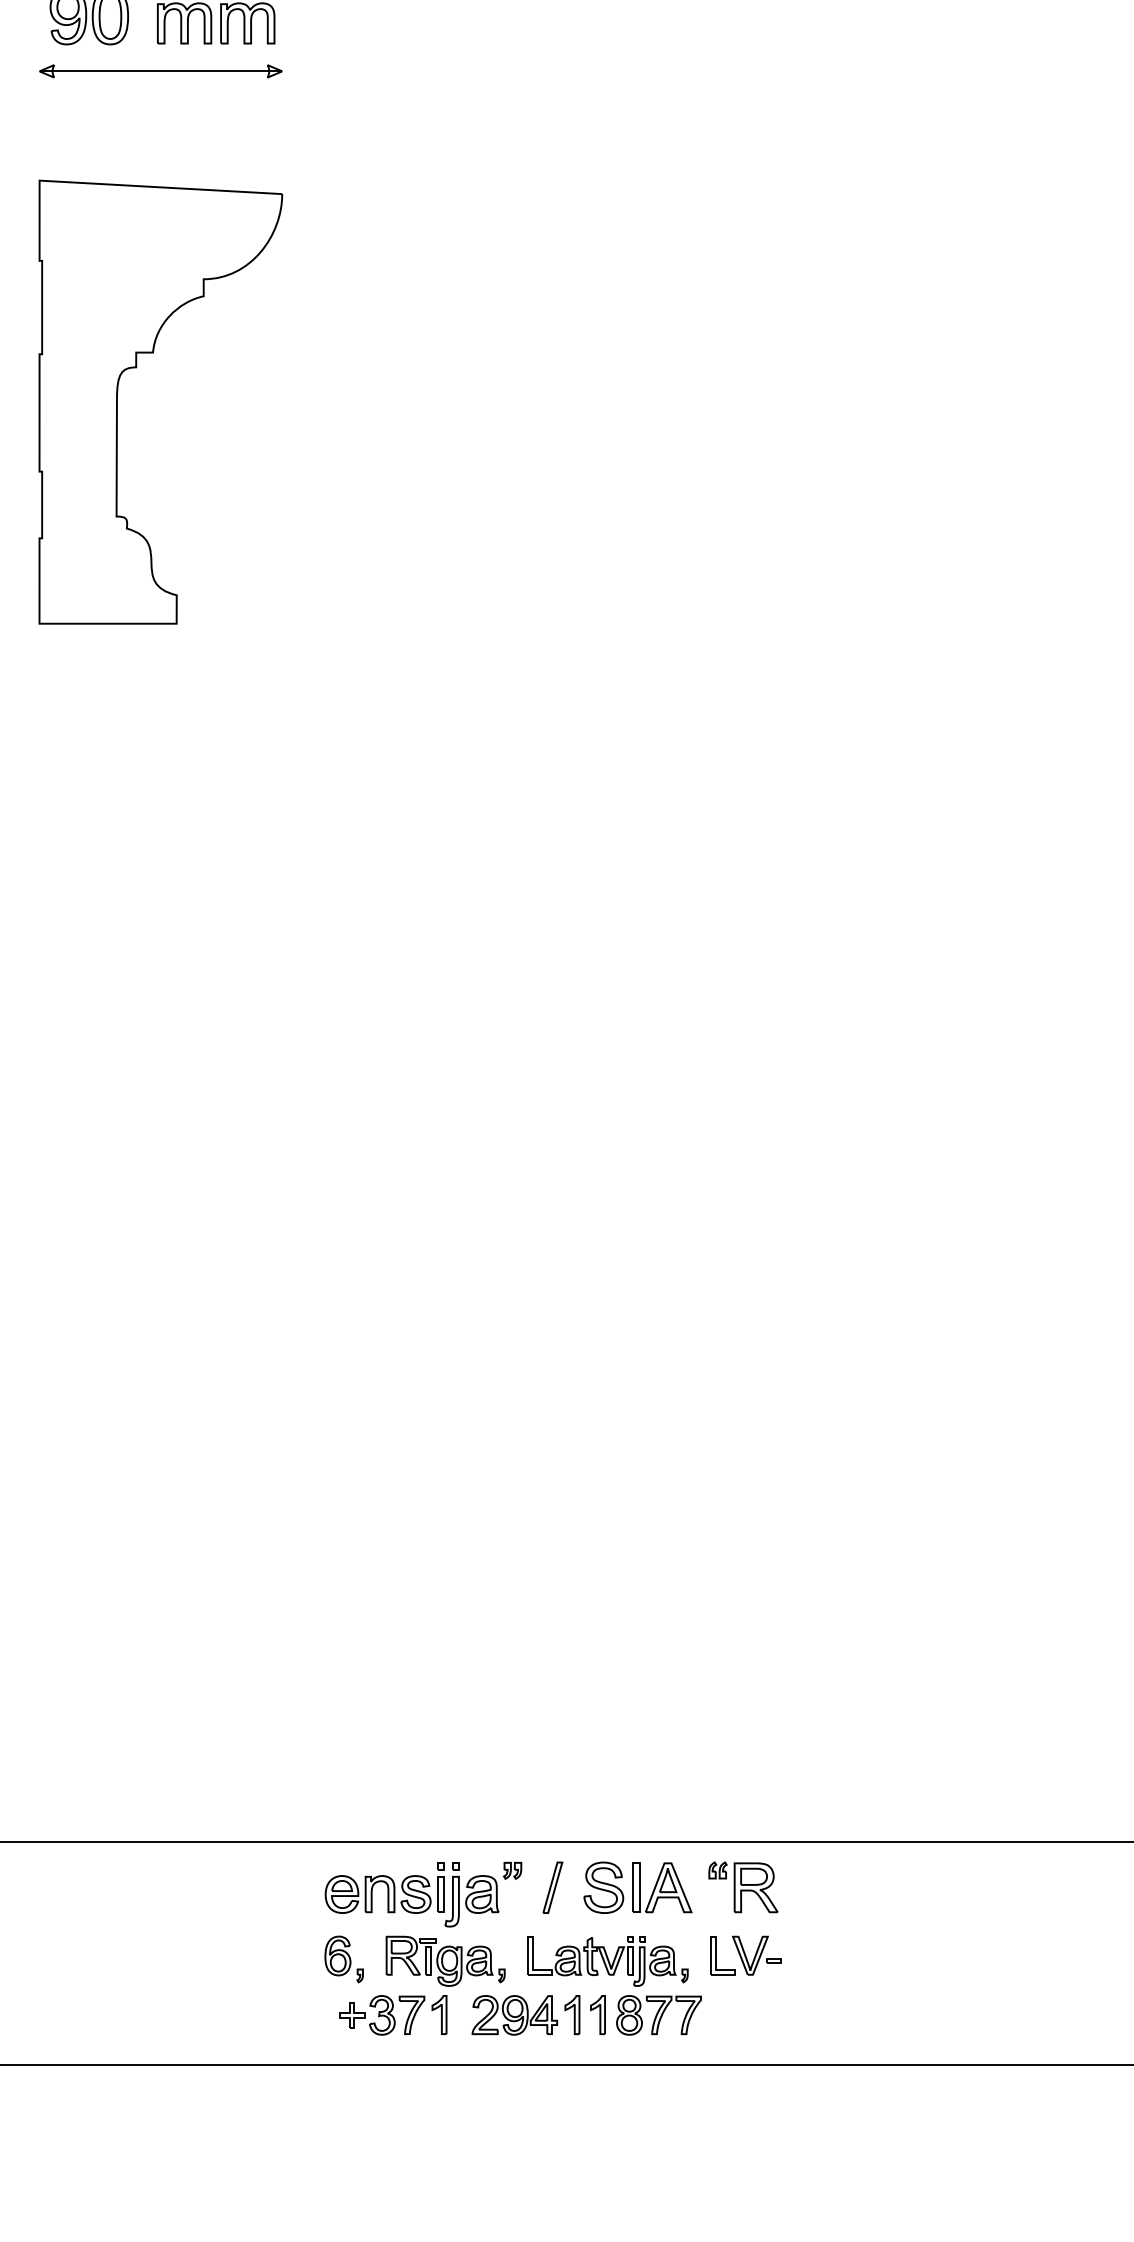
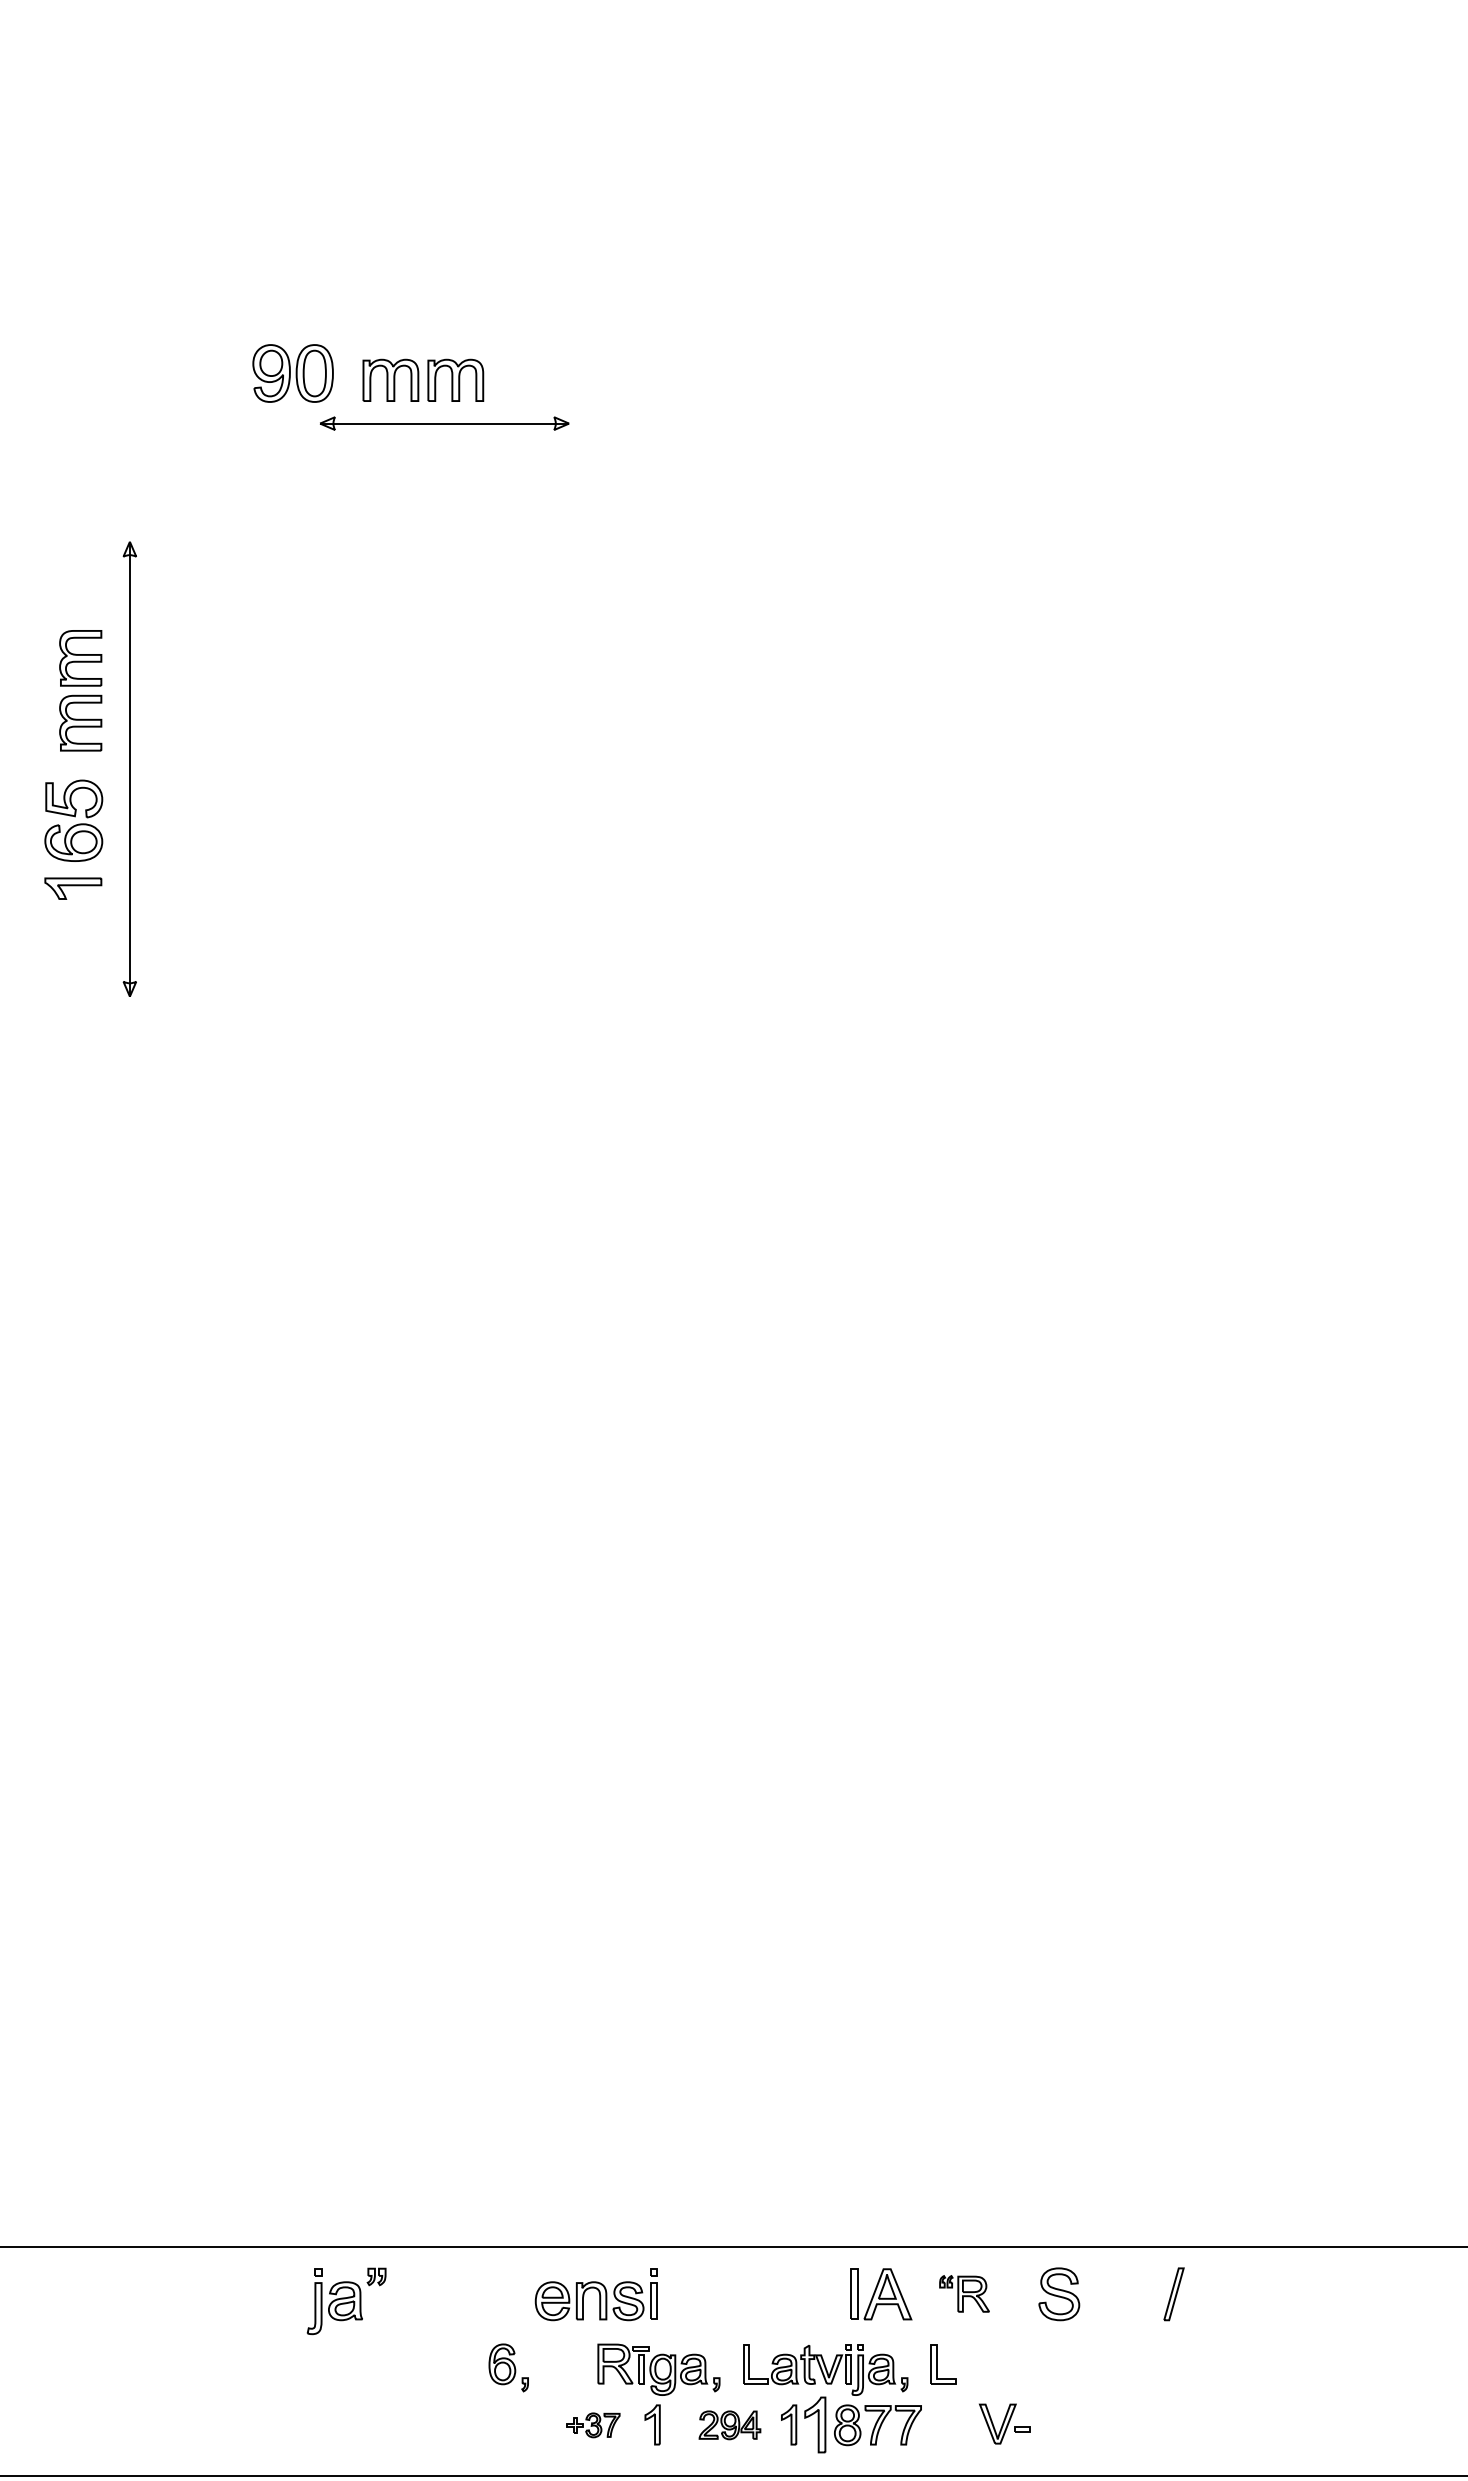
part: (160, 71) -> (444, 423), moved
part: (136, 368) -> (341, 734), removed
part: (743, 1886) -> (964, 2293), size x0.7
part: (552, 1887) -> (1173, 2294), moved
part: (604, 1887) -> (1059, 2294), moved
part: (483, 1894) -> (346, 2301), moved
part: (756, 1955) -> (1004, 2423), moved
part: (343, 1959) -> (508, 2367), moved
part: (598, 2014) -> (815, 2424), size x1.4
part: (381, 2015) -> (593, 2425), size x0.6
part: (514, 2015) -> (729, 2425), size x0.7

